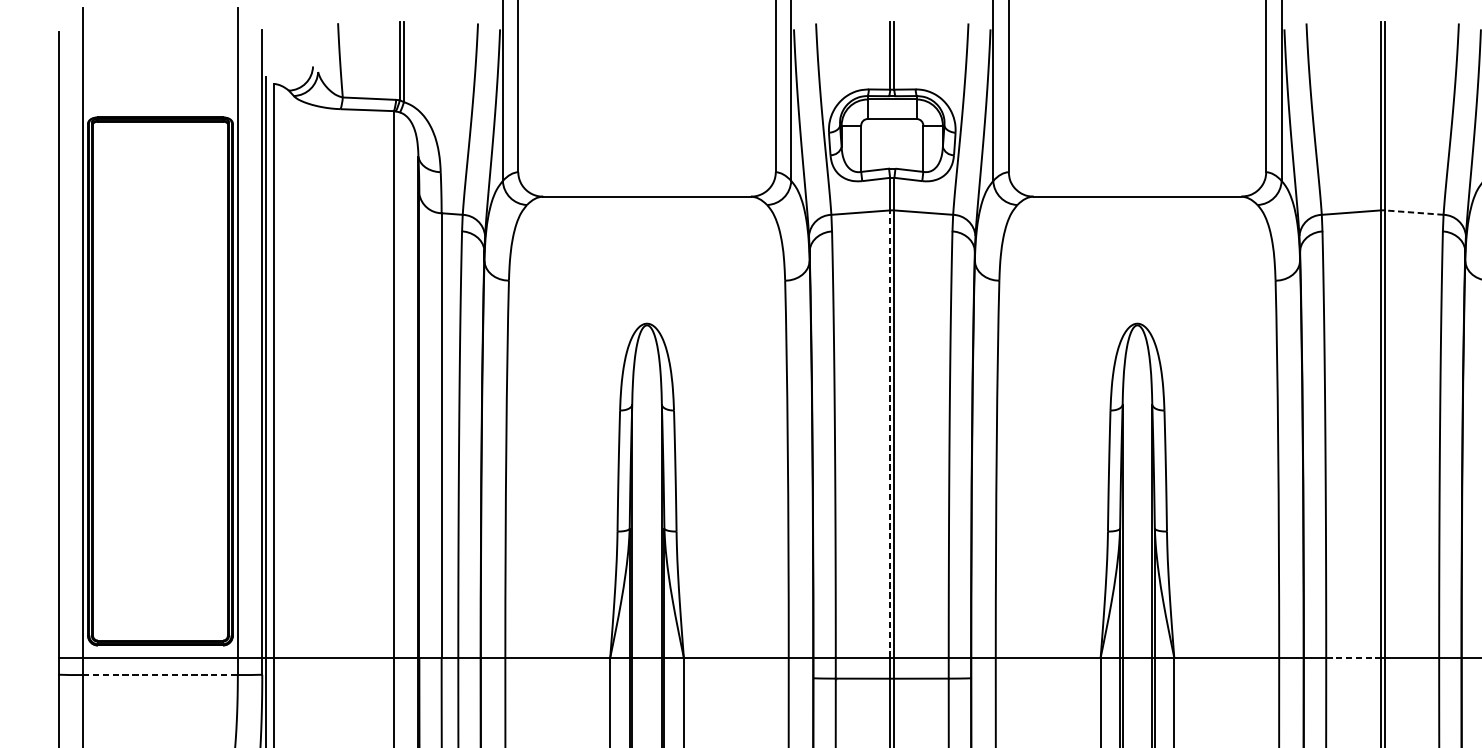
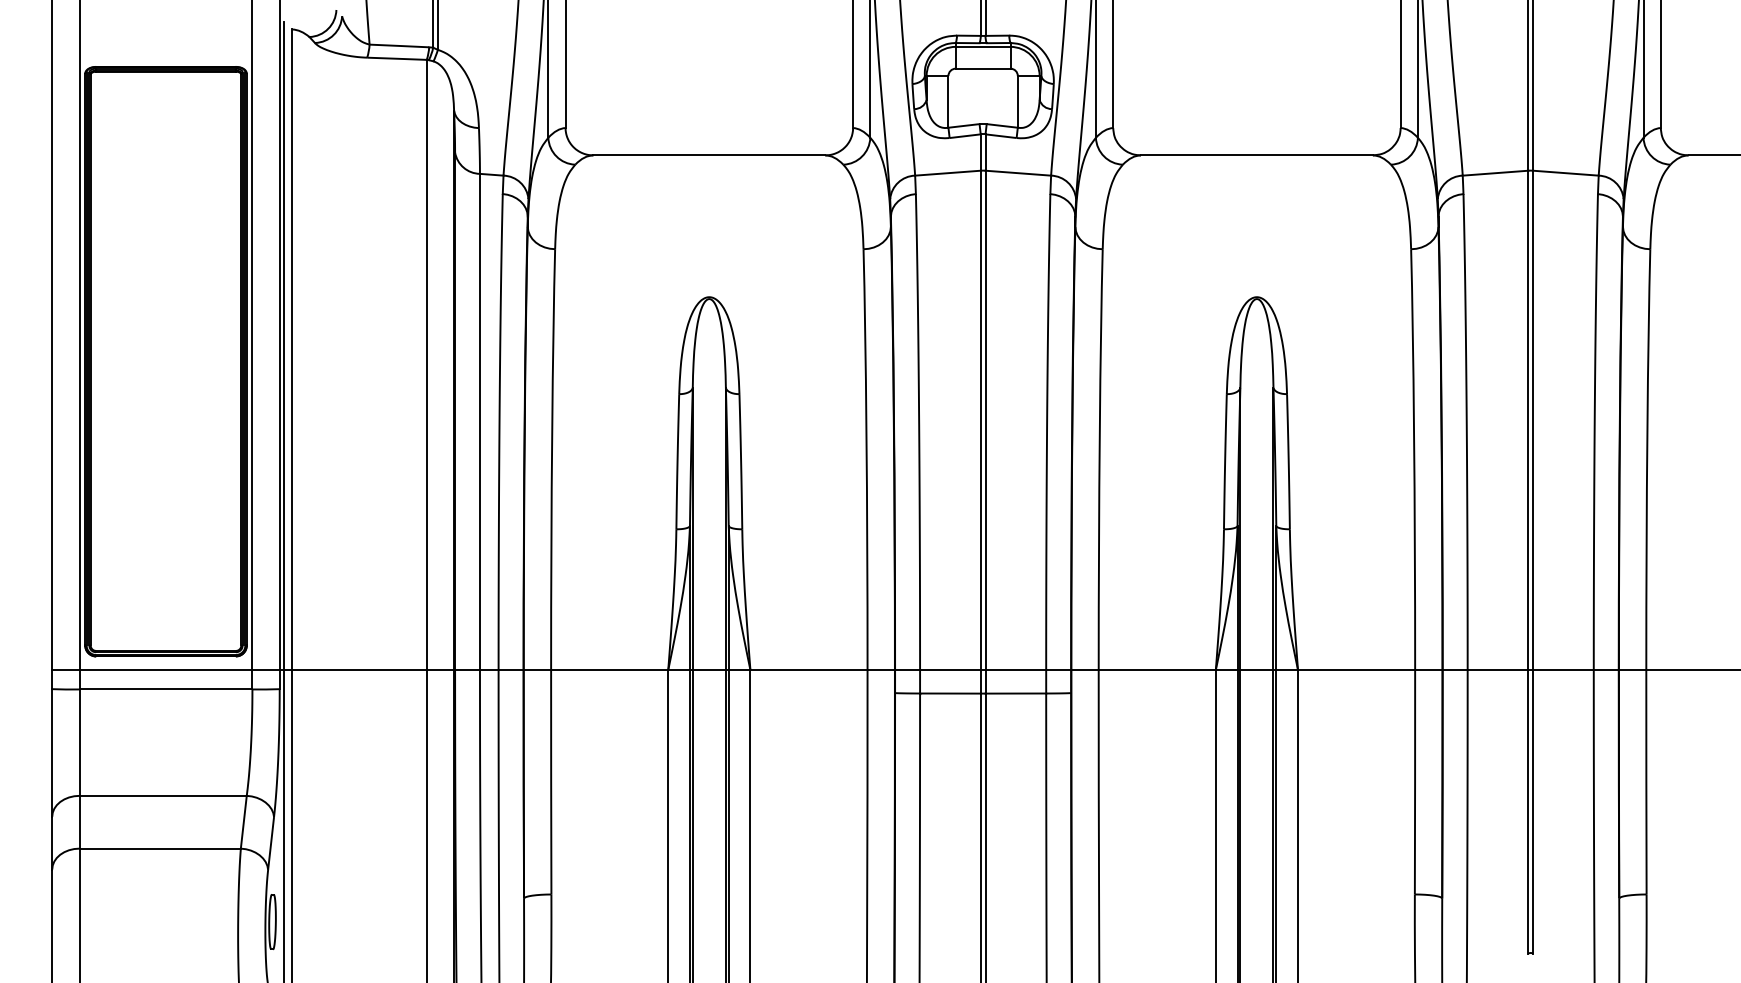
line: (1413, 212) -> (1565, 173), dashed -> solid
line: (889, 434) -> (980, 420), dashed -> solid
line: (1353, 658) -> (1498, 670), dashed -> solid
line: (160, 675) -> (166, 689), dashed -> solid

